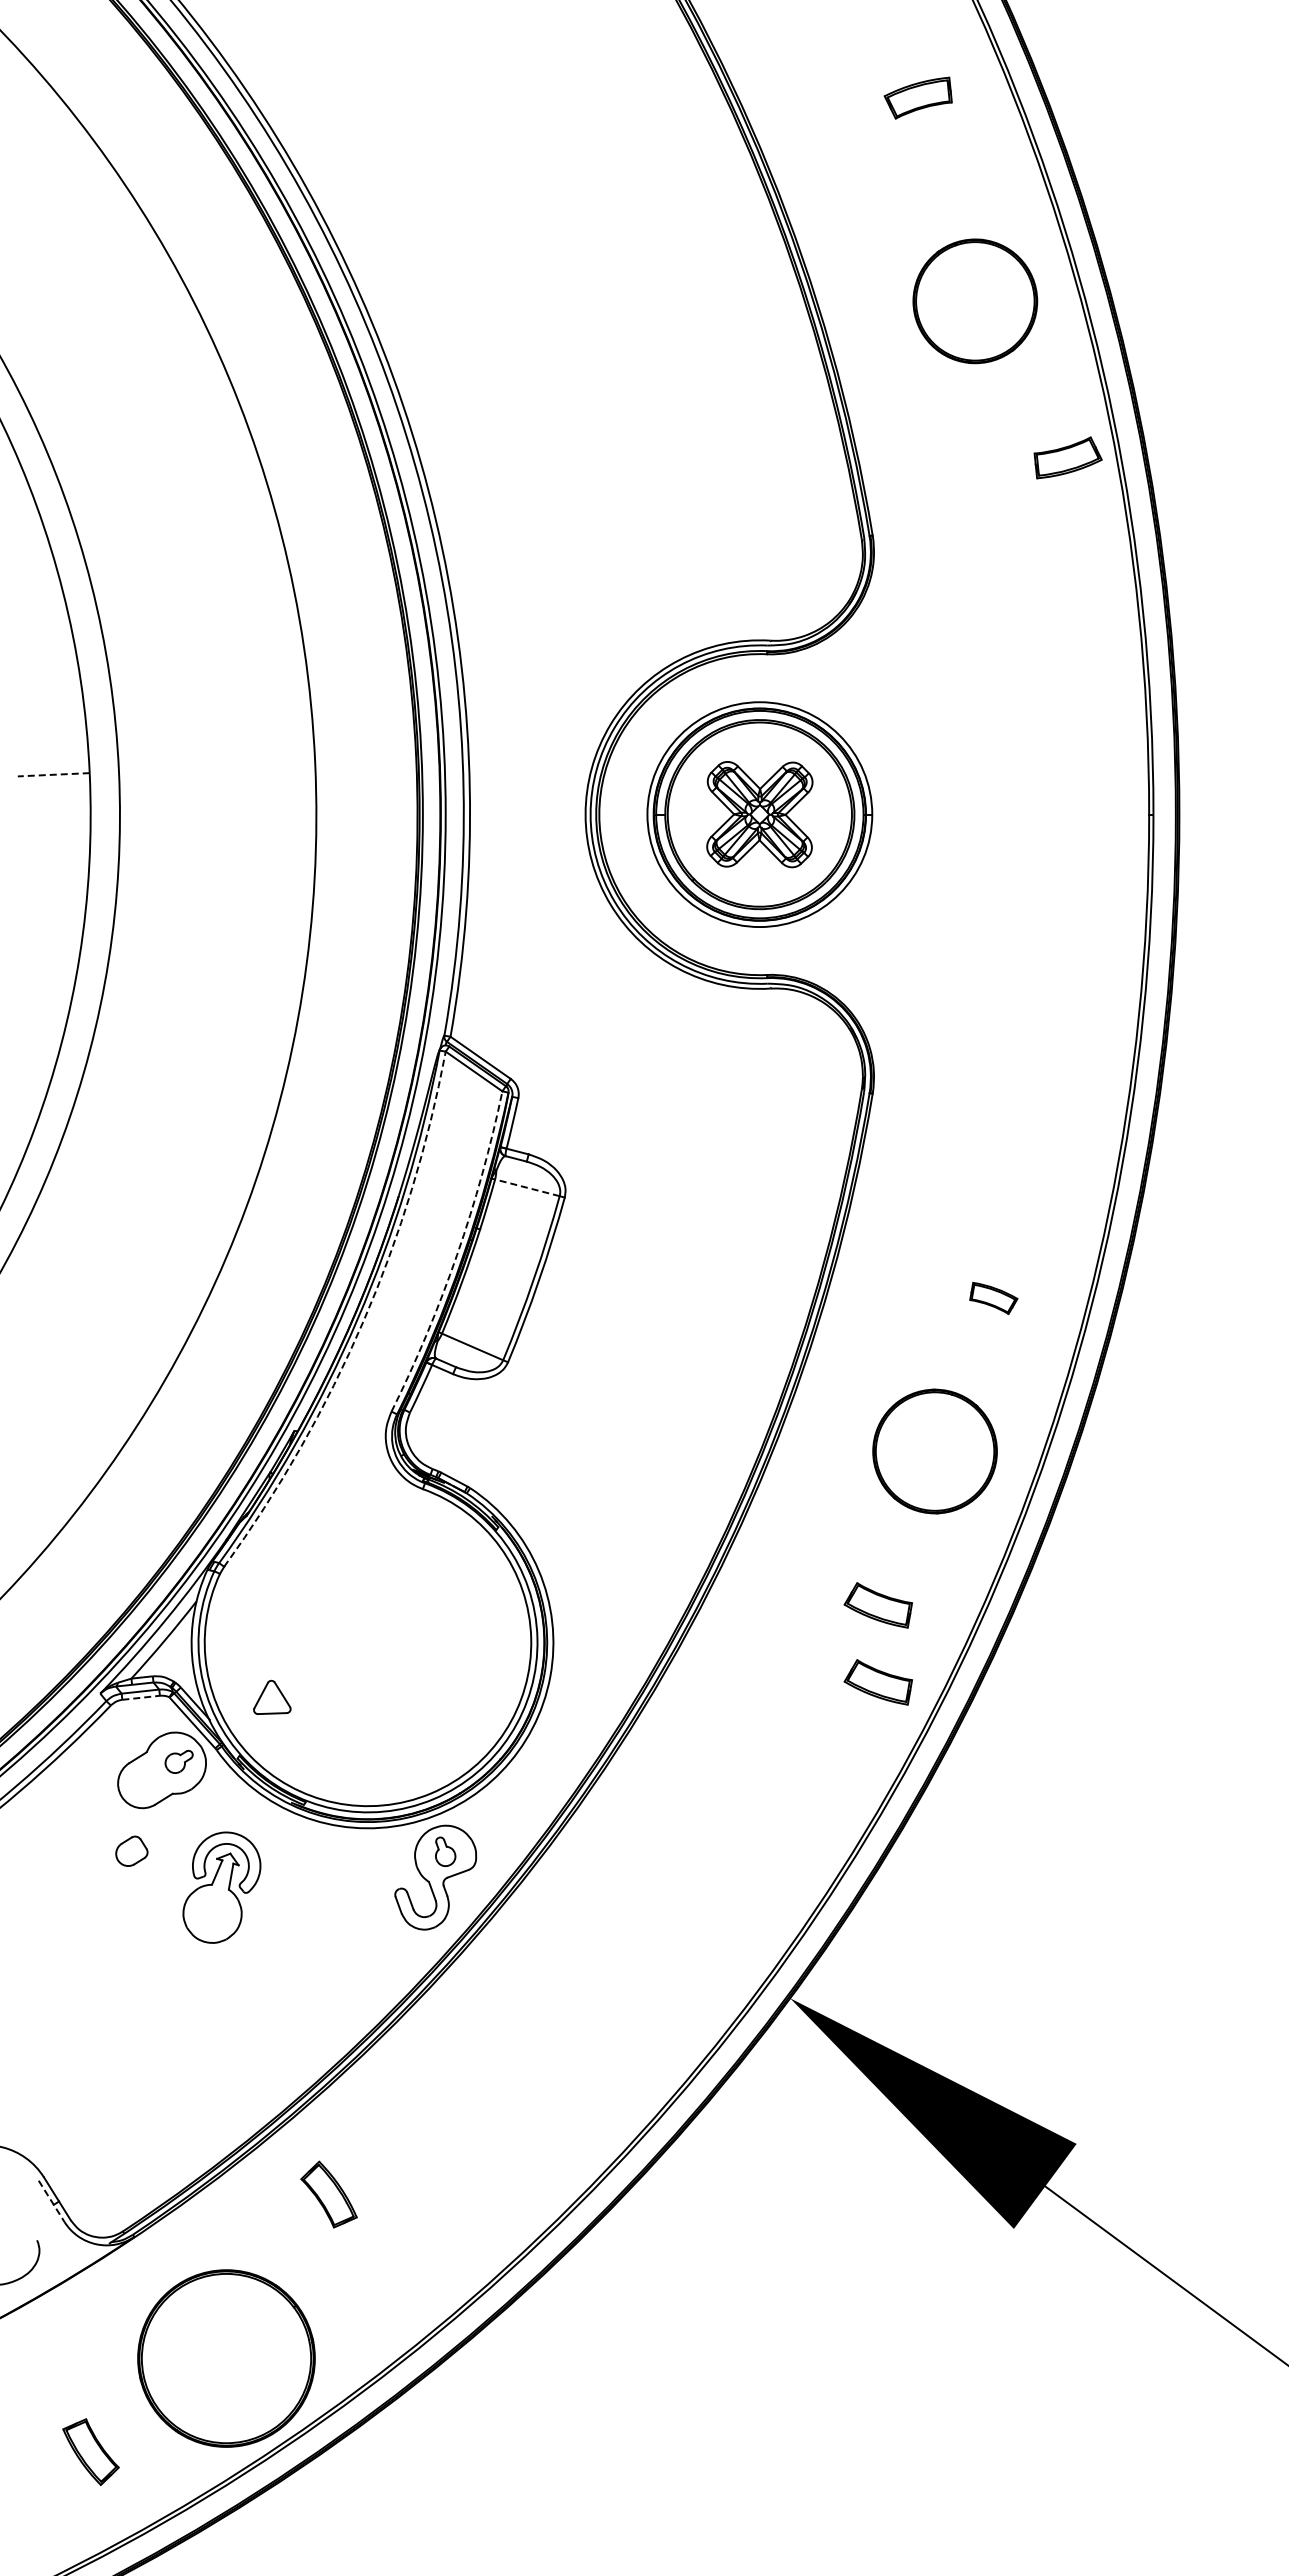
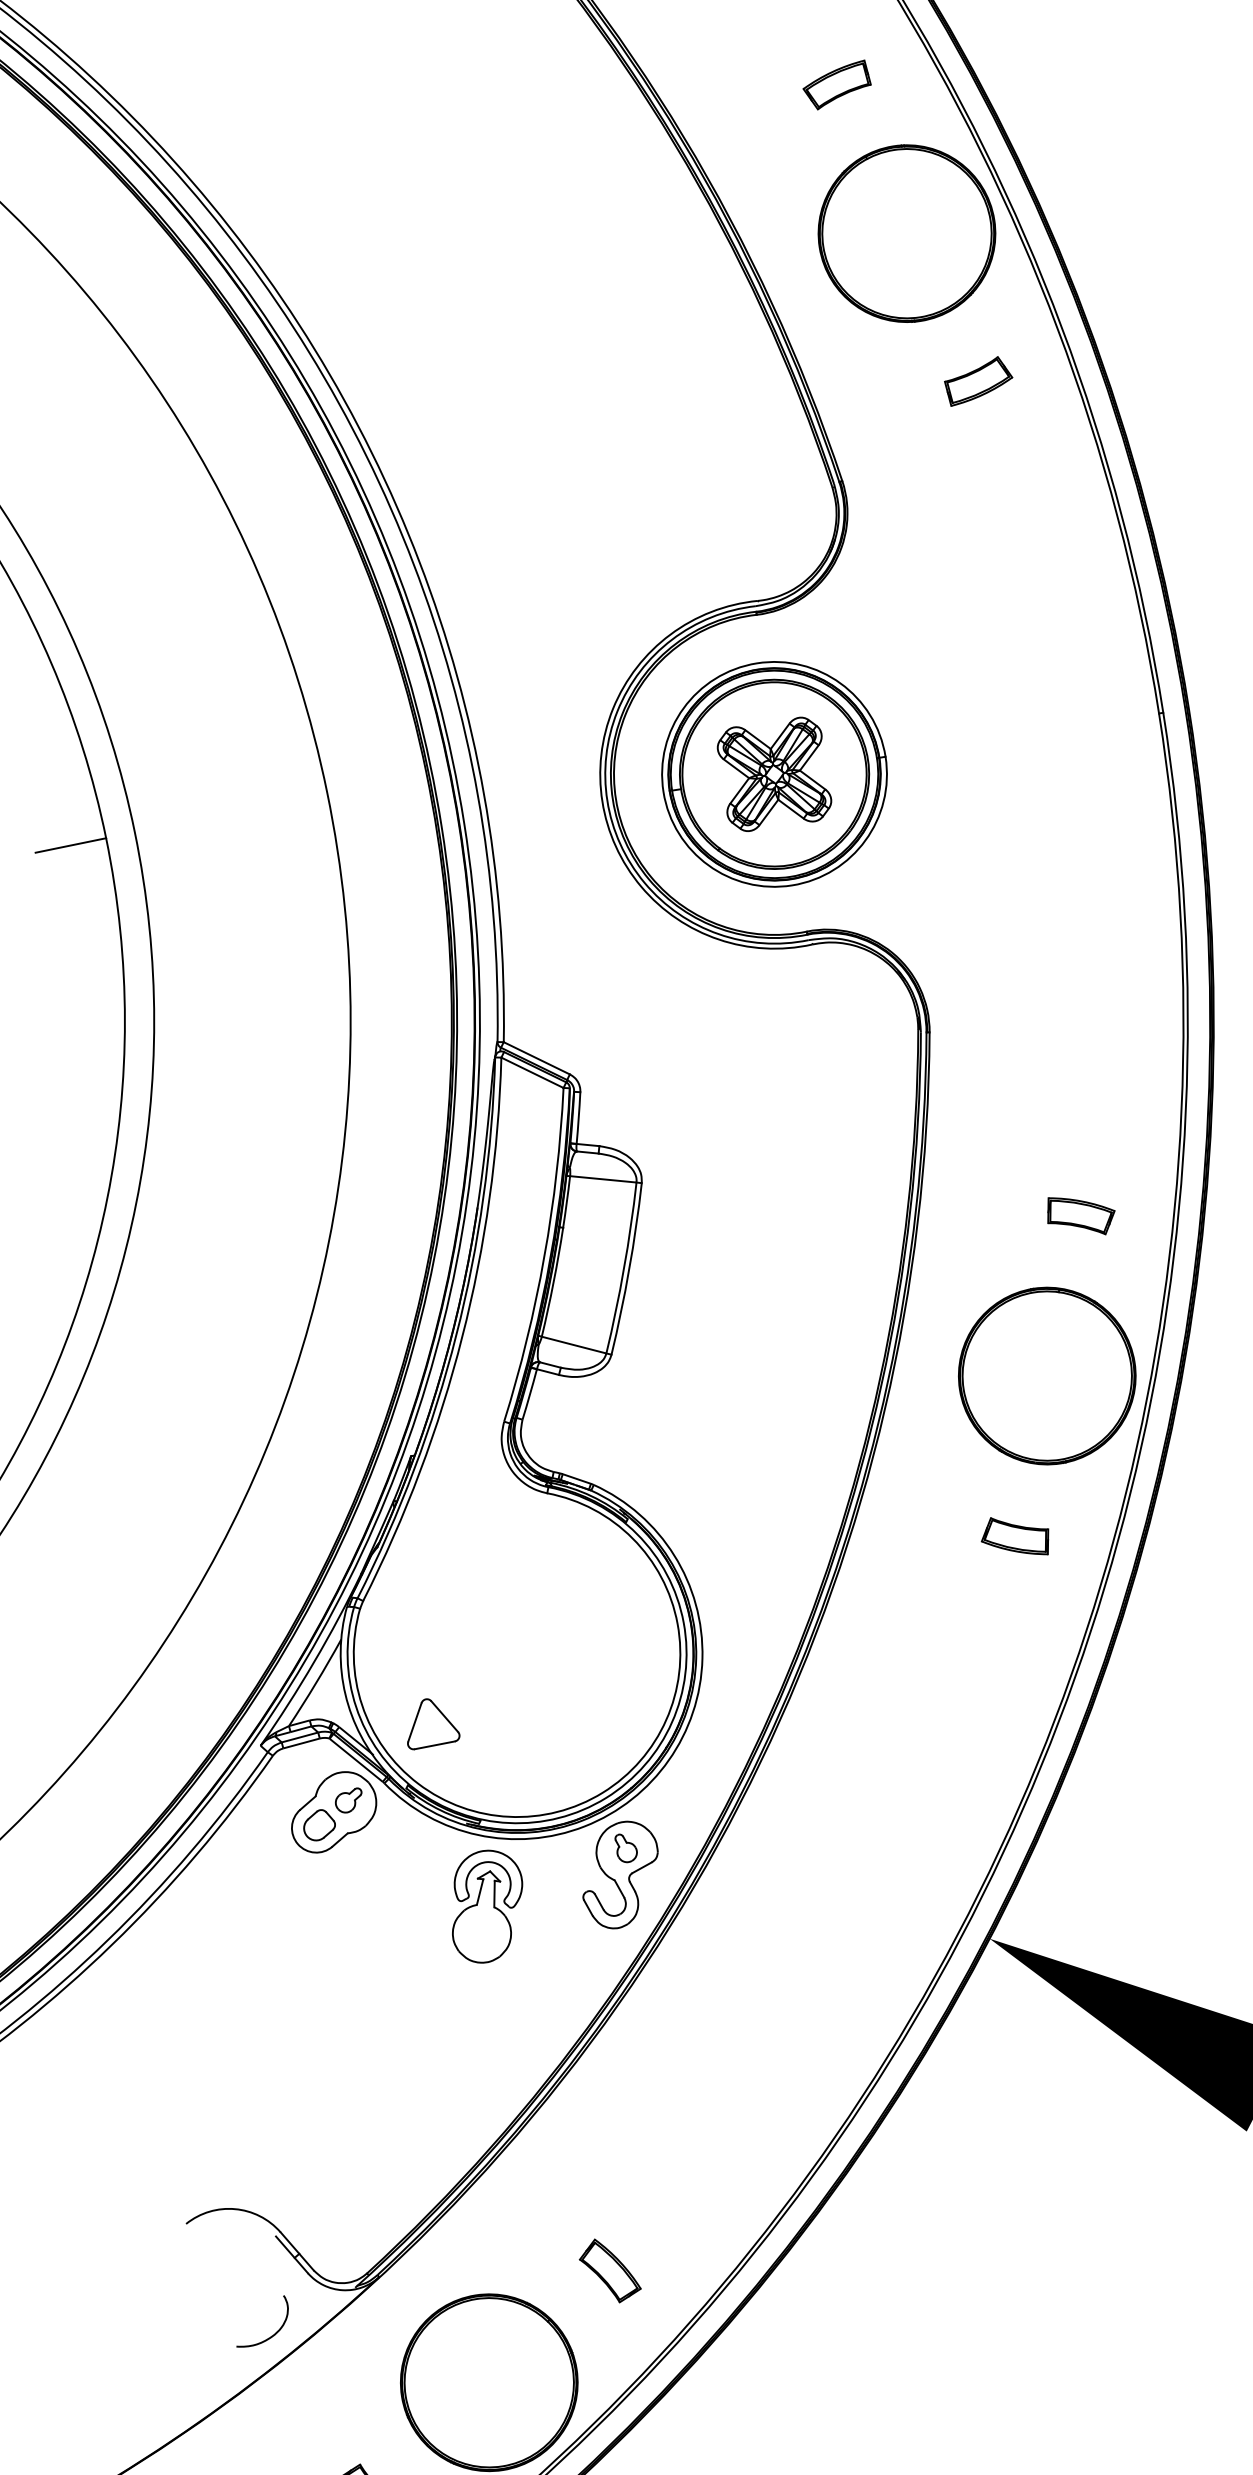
part: (917, 97) -> (836, 85), moved
part: (975, 301) -> (907, 233), size x1.43
part: (1067, 457) -> (978, 380), moved
line: (53, 774) -> (70, 845), dashed -> solid
line: (527, 1187) -> (603, 1179), dashed -> solid
arc: (457, 1255) -> (544, 1257), dashed -> solid
part: (993, 1298) -> (1080, 1215), size x1.43
arc: (363, 1321) -> (462, 1337), dashed -> solid
part: (934, 1451) -> (1046, 1376), size x1.43
part: (877, 1682) -> (1026, 1613), removed
line: (141, 1697) -> (301, 1743), dashed -> solid
part: (272, 1697) -> (431, 1722), size x1.43
part: (131, 1850) -> (318, 1824), moved
part: (221, 1887) -> (486, 1906), moved
part: (328, 2194) -> (609, 2270), moved
line: (51, 2201) -> (291, 2254), dashed -> solid

